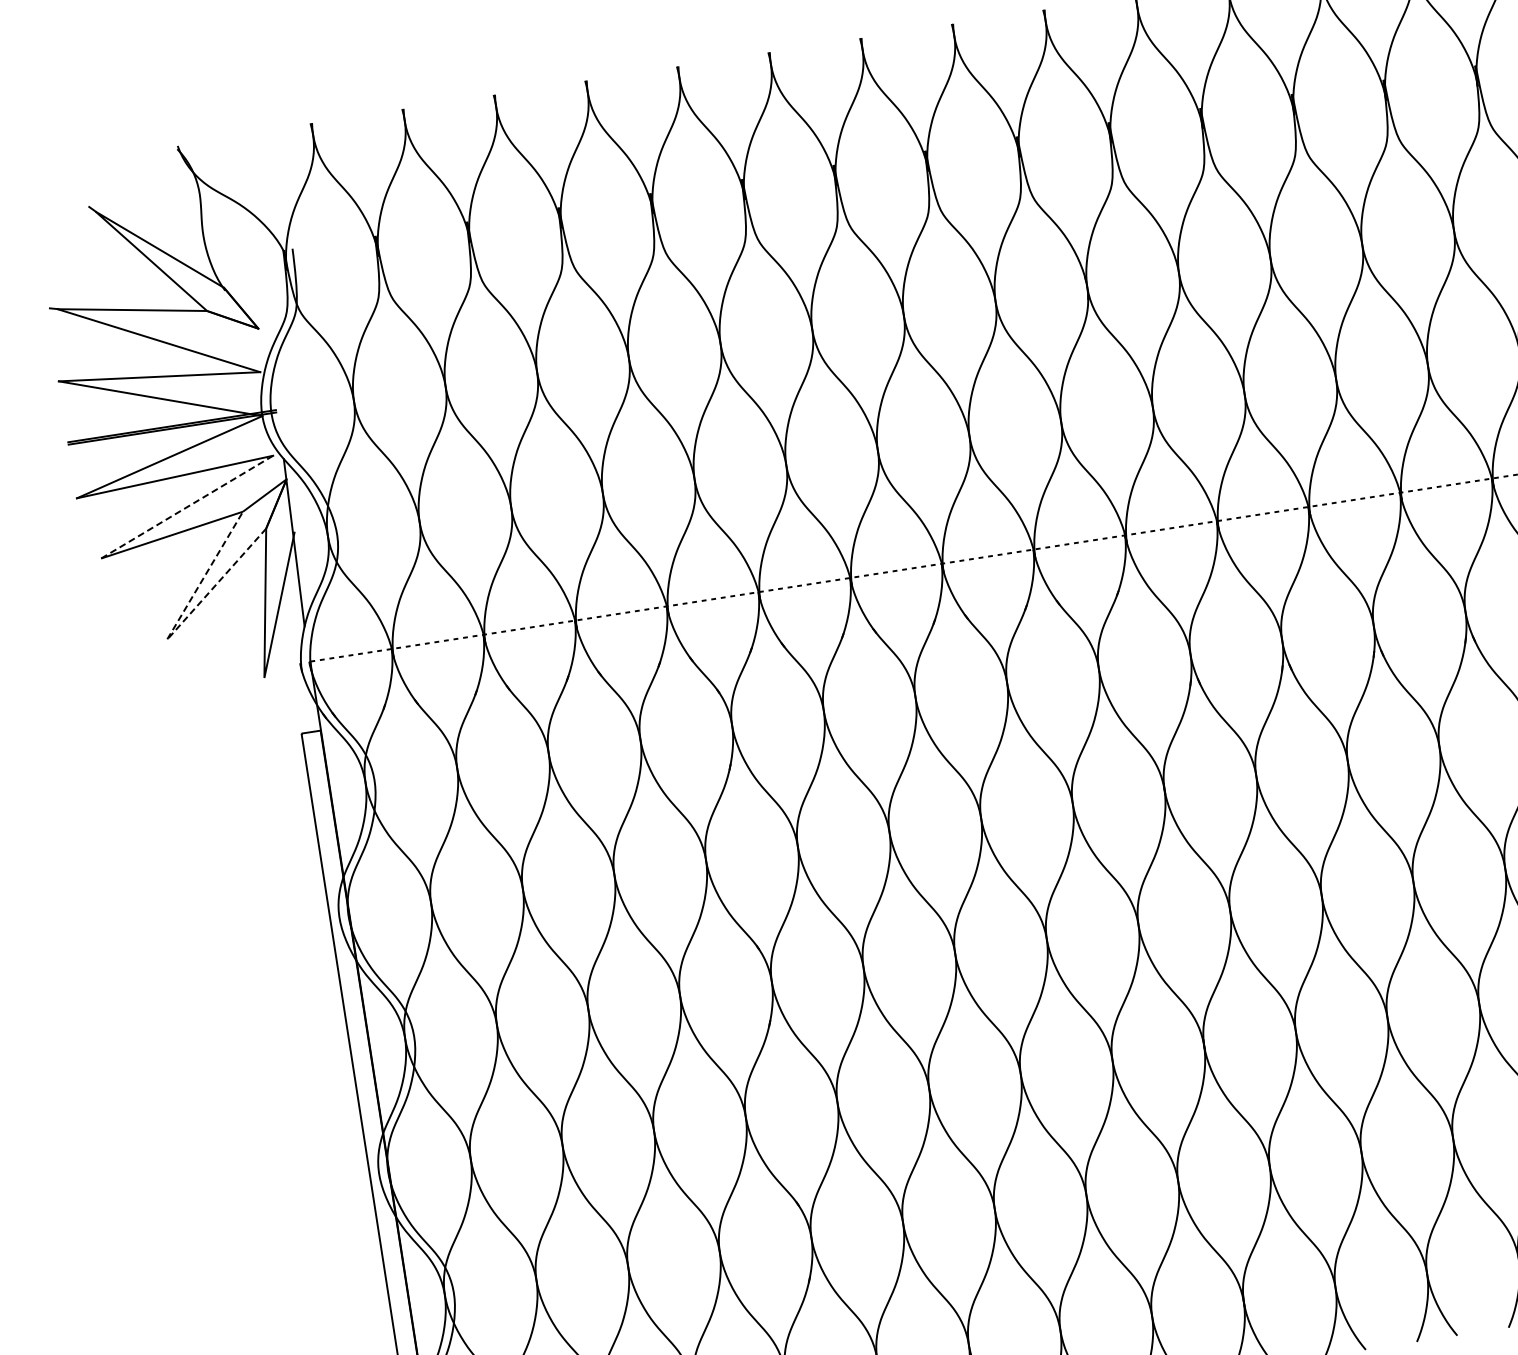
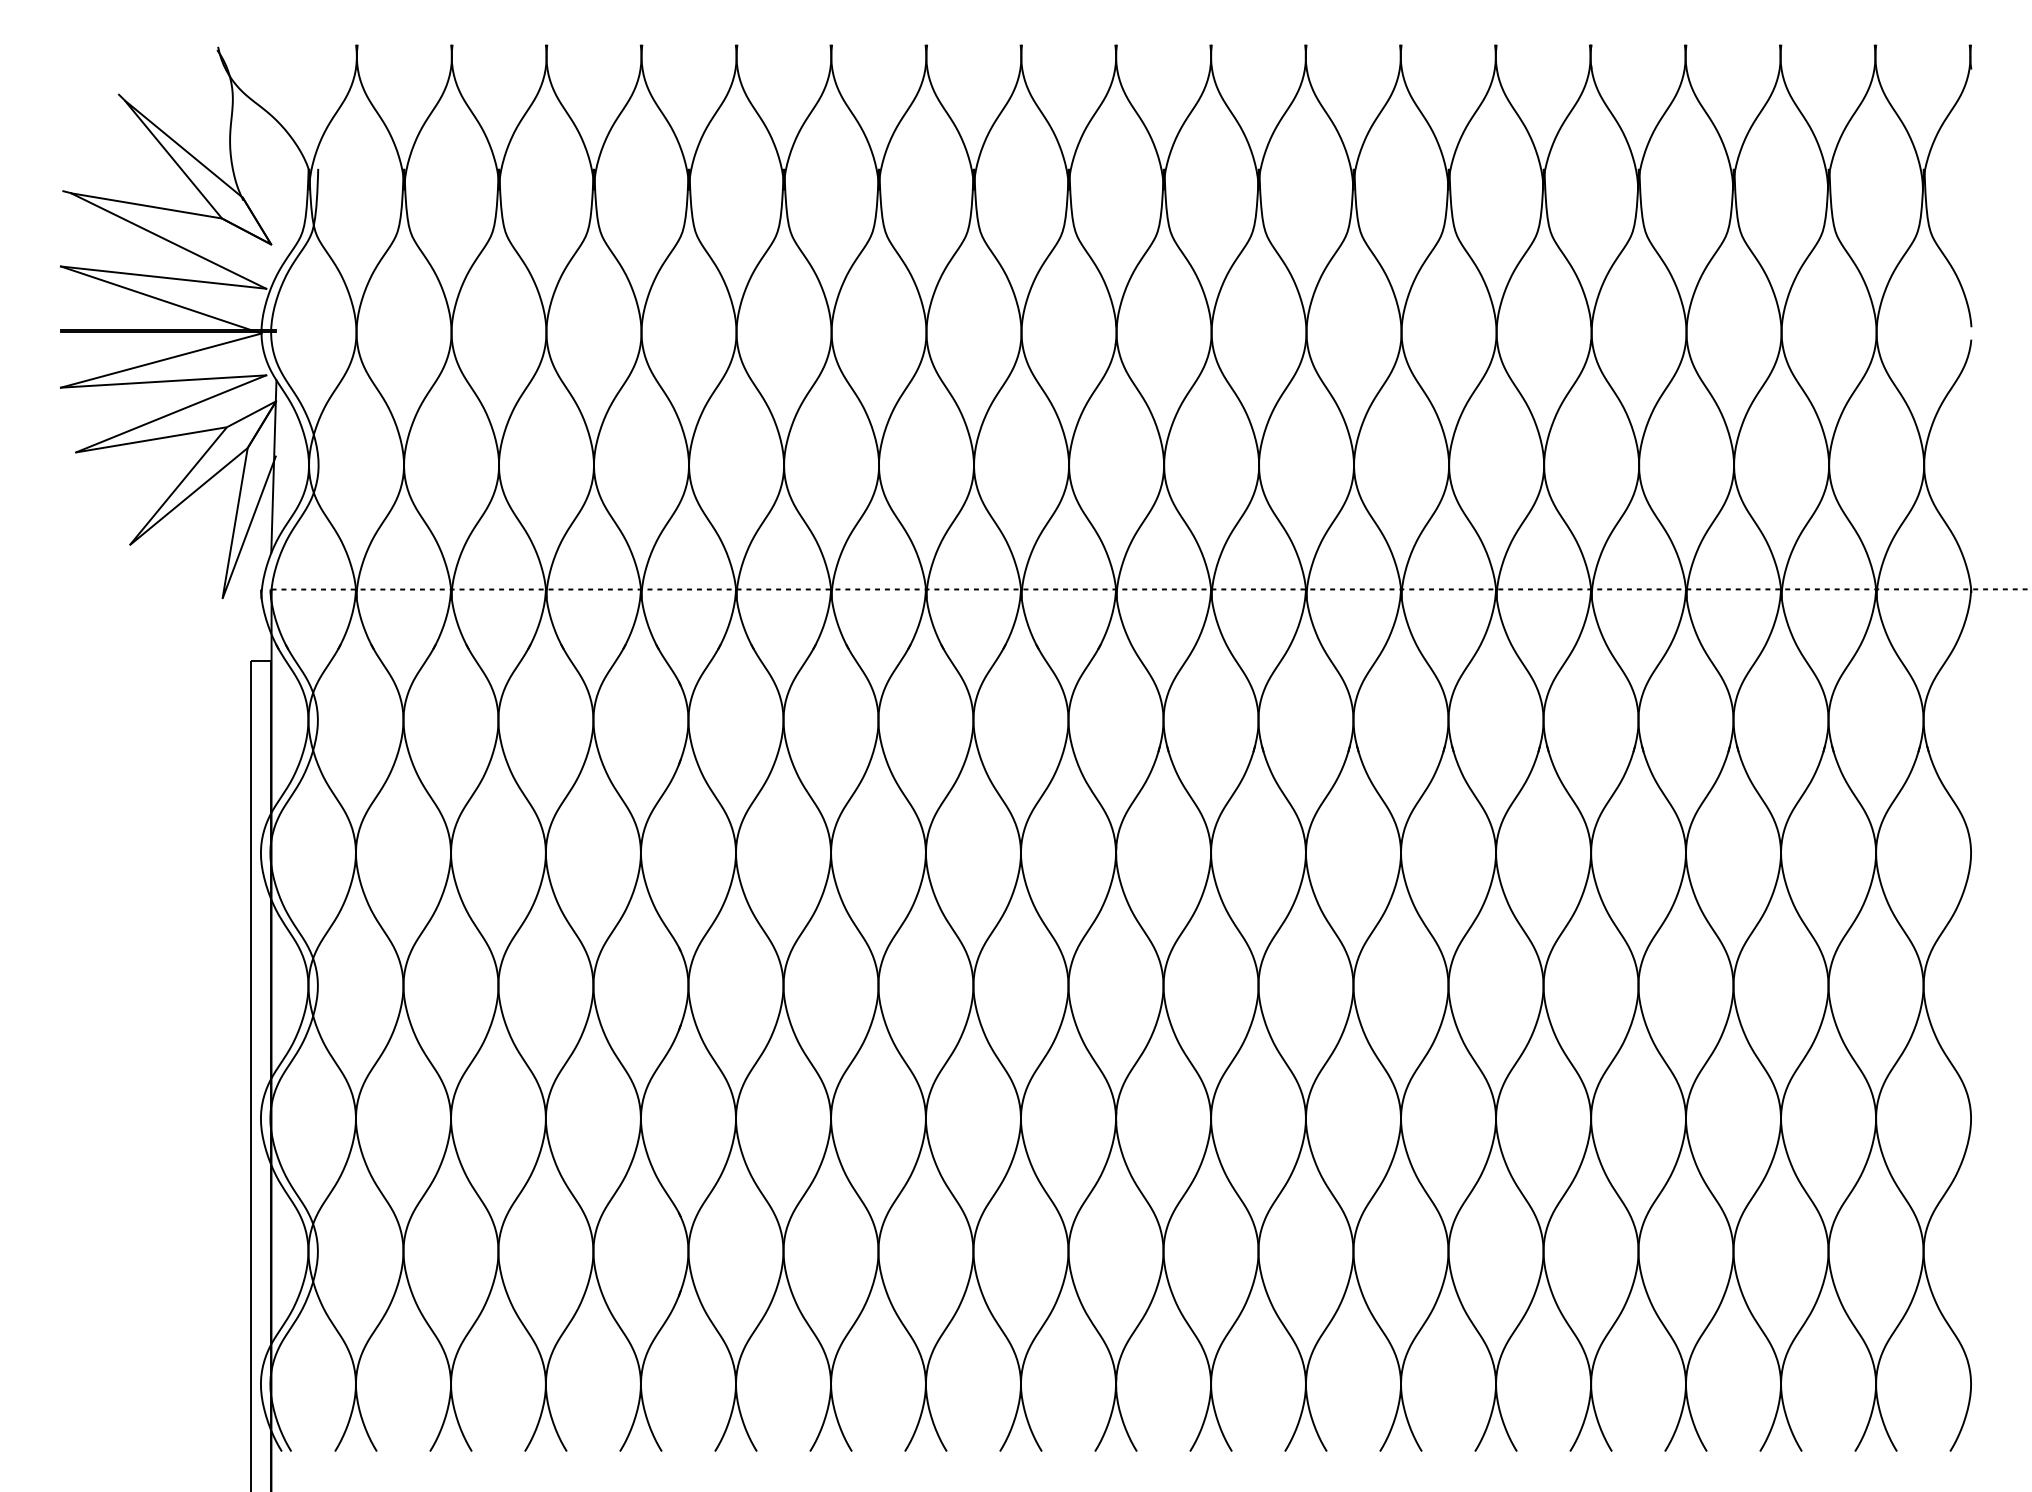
line: (187, 506) -> (171, 413), dashed -> solid
line: (166, 640) -> (129, 545), dashed -> solid

